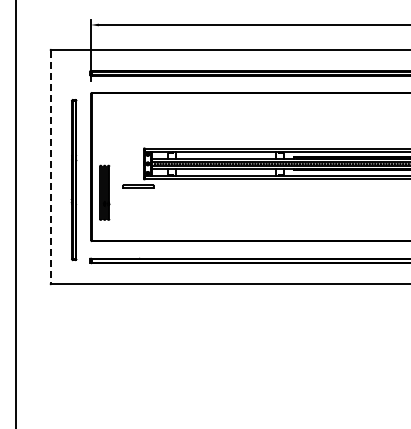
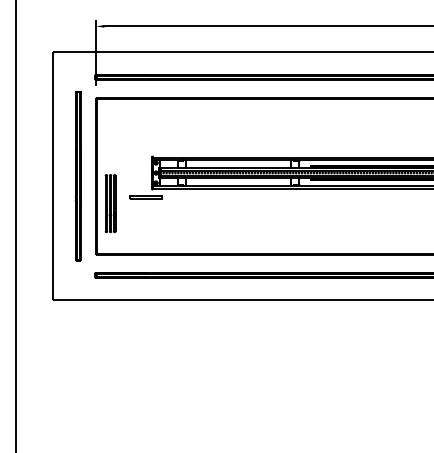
line: (50, 167) -> (53, 176), dashed -> solid
part: (73, 180) -> (77, 176), moved

